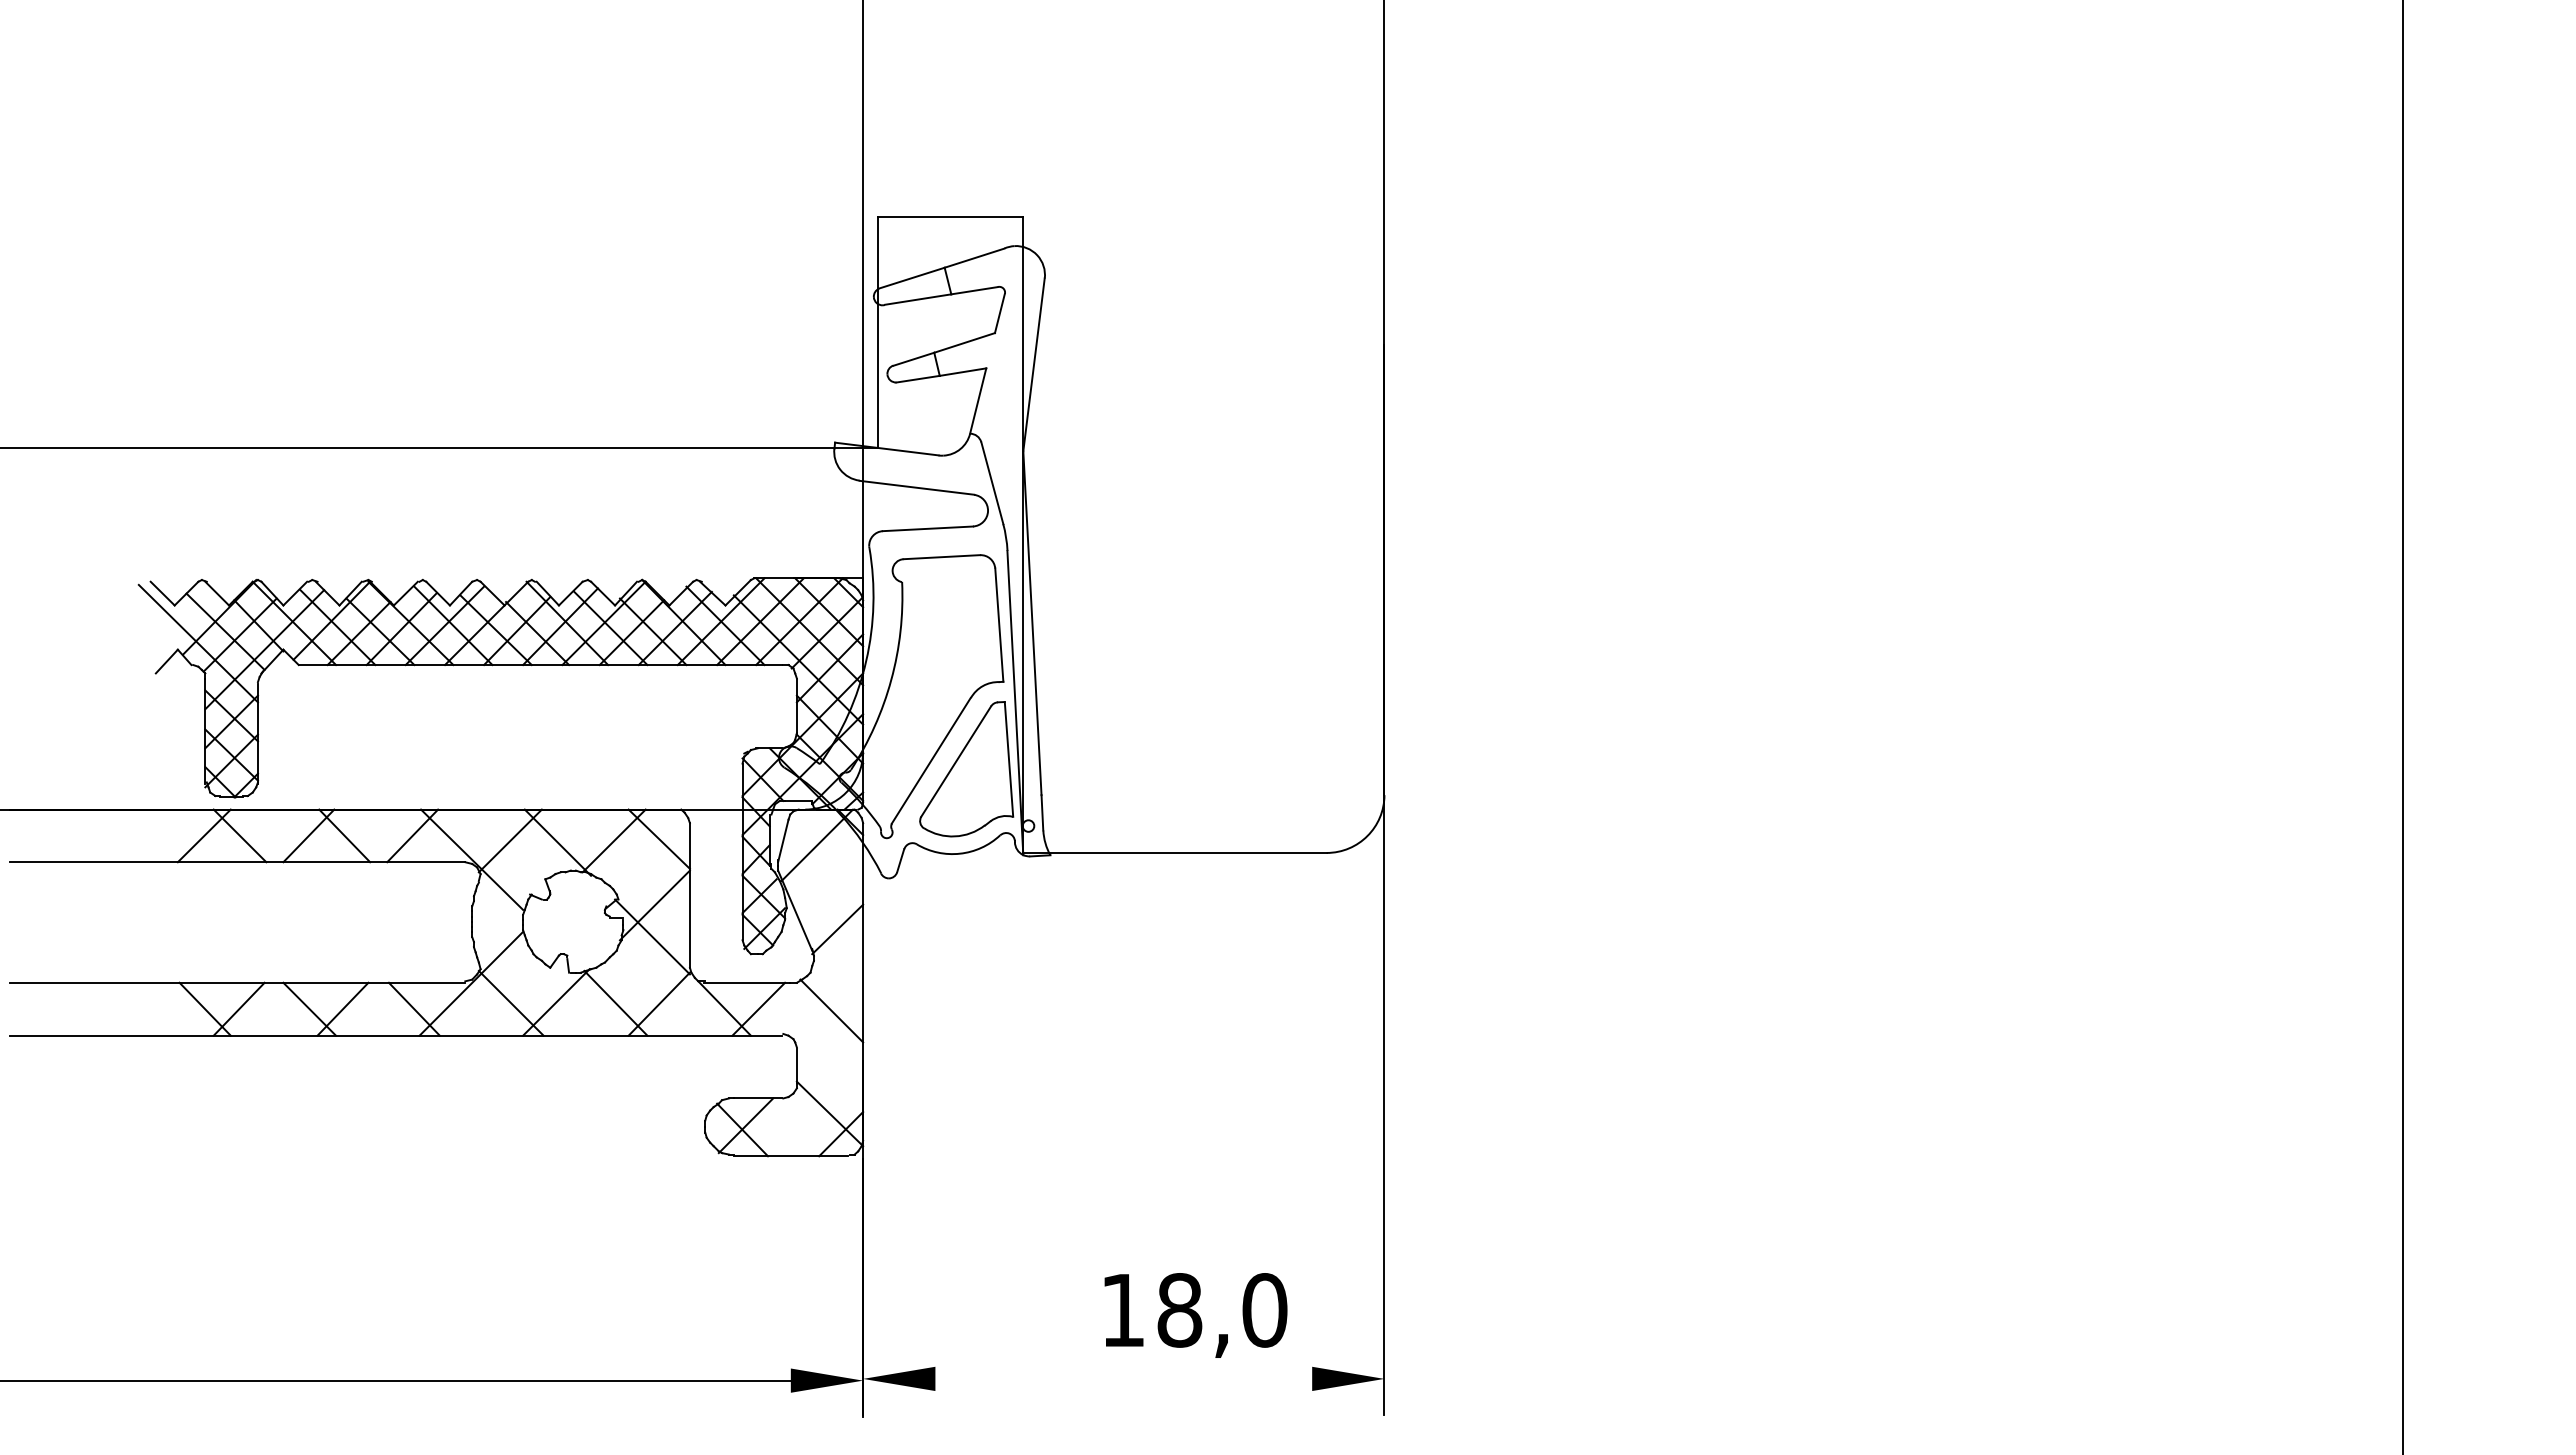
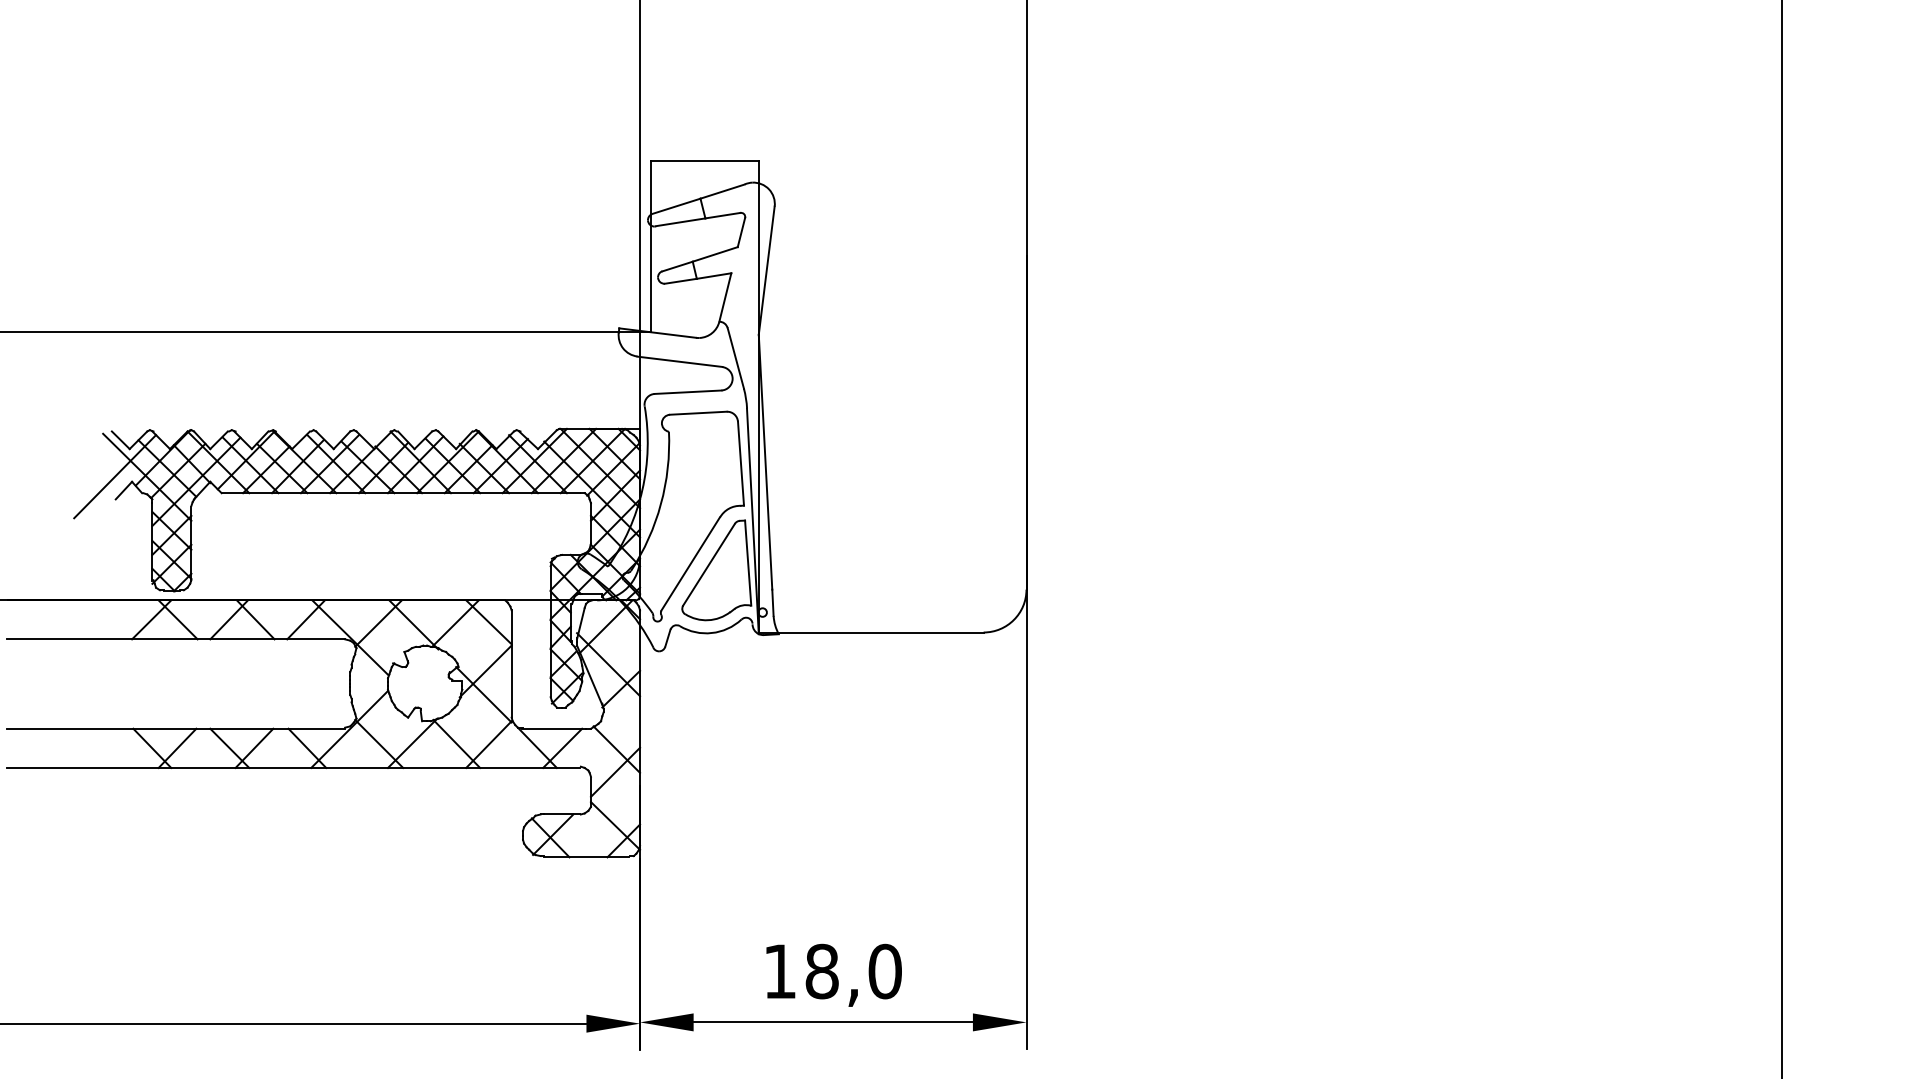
line: (154, 642) -> (114, 476), added
line: (820, 895) -> (608, 664), added
line: (829, 1041) -> (615, 772), added
text: (1195, 1315) -> (833, 975), moved
line: (1123, 1378) -> (833, 1022), added

